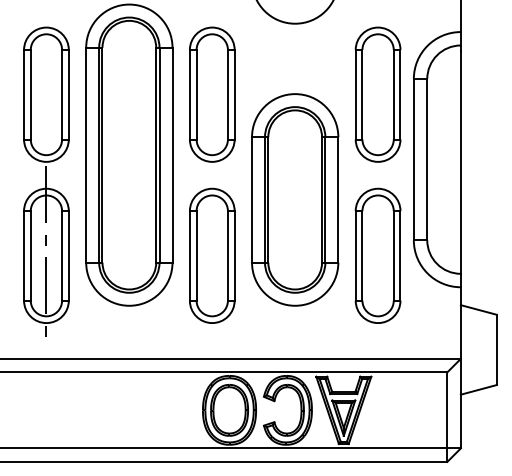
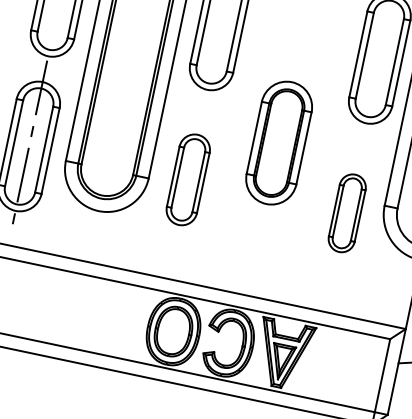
part: (295, 199) -> (279, 142), size x0.6
part: (212, 255) -> (188, 179), size x0.7
part: (377, 255) -> (346, 213), size x0.6

